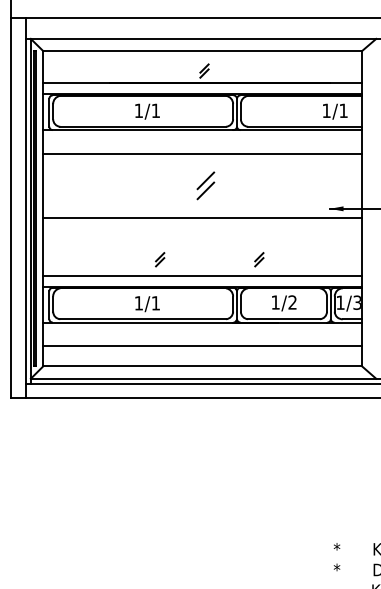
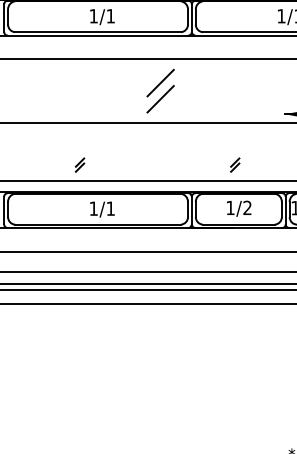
part: (205, 185) -> (160, 90), size x1.6
part: (160, 259) -> (80, 164), moved
part: (259, 259) -> (235, 164), moved

